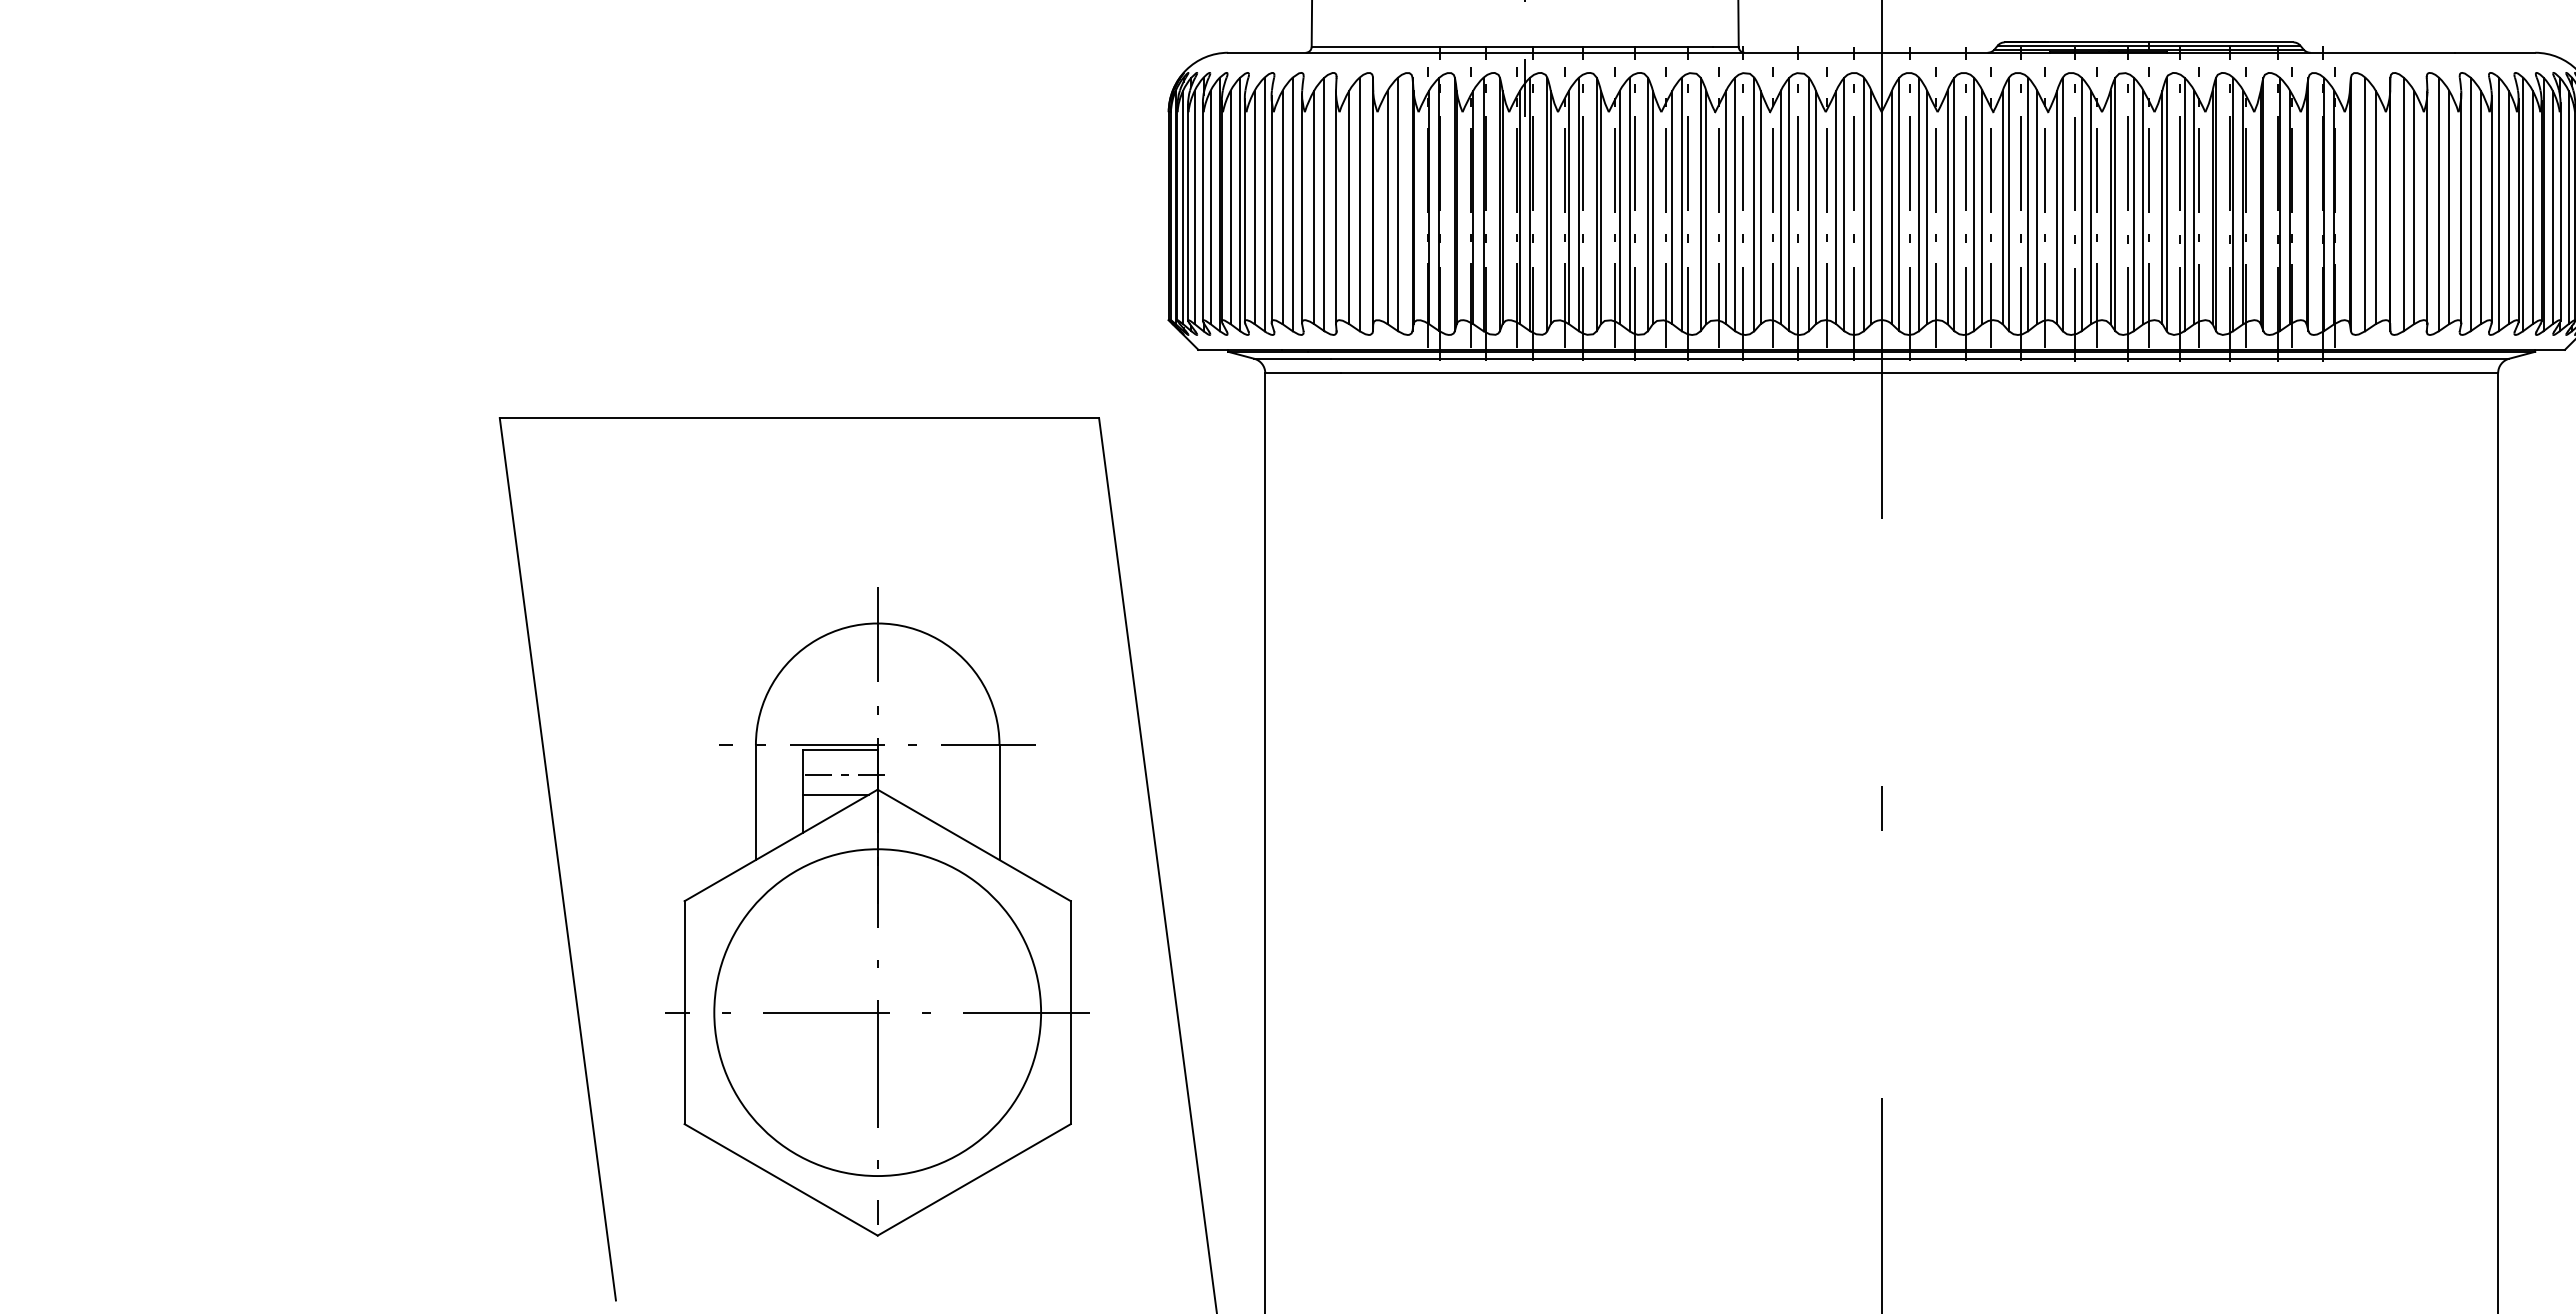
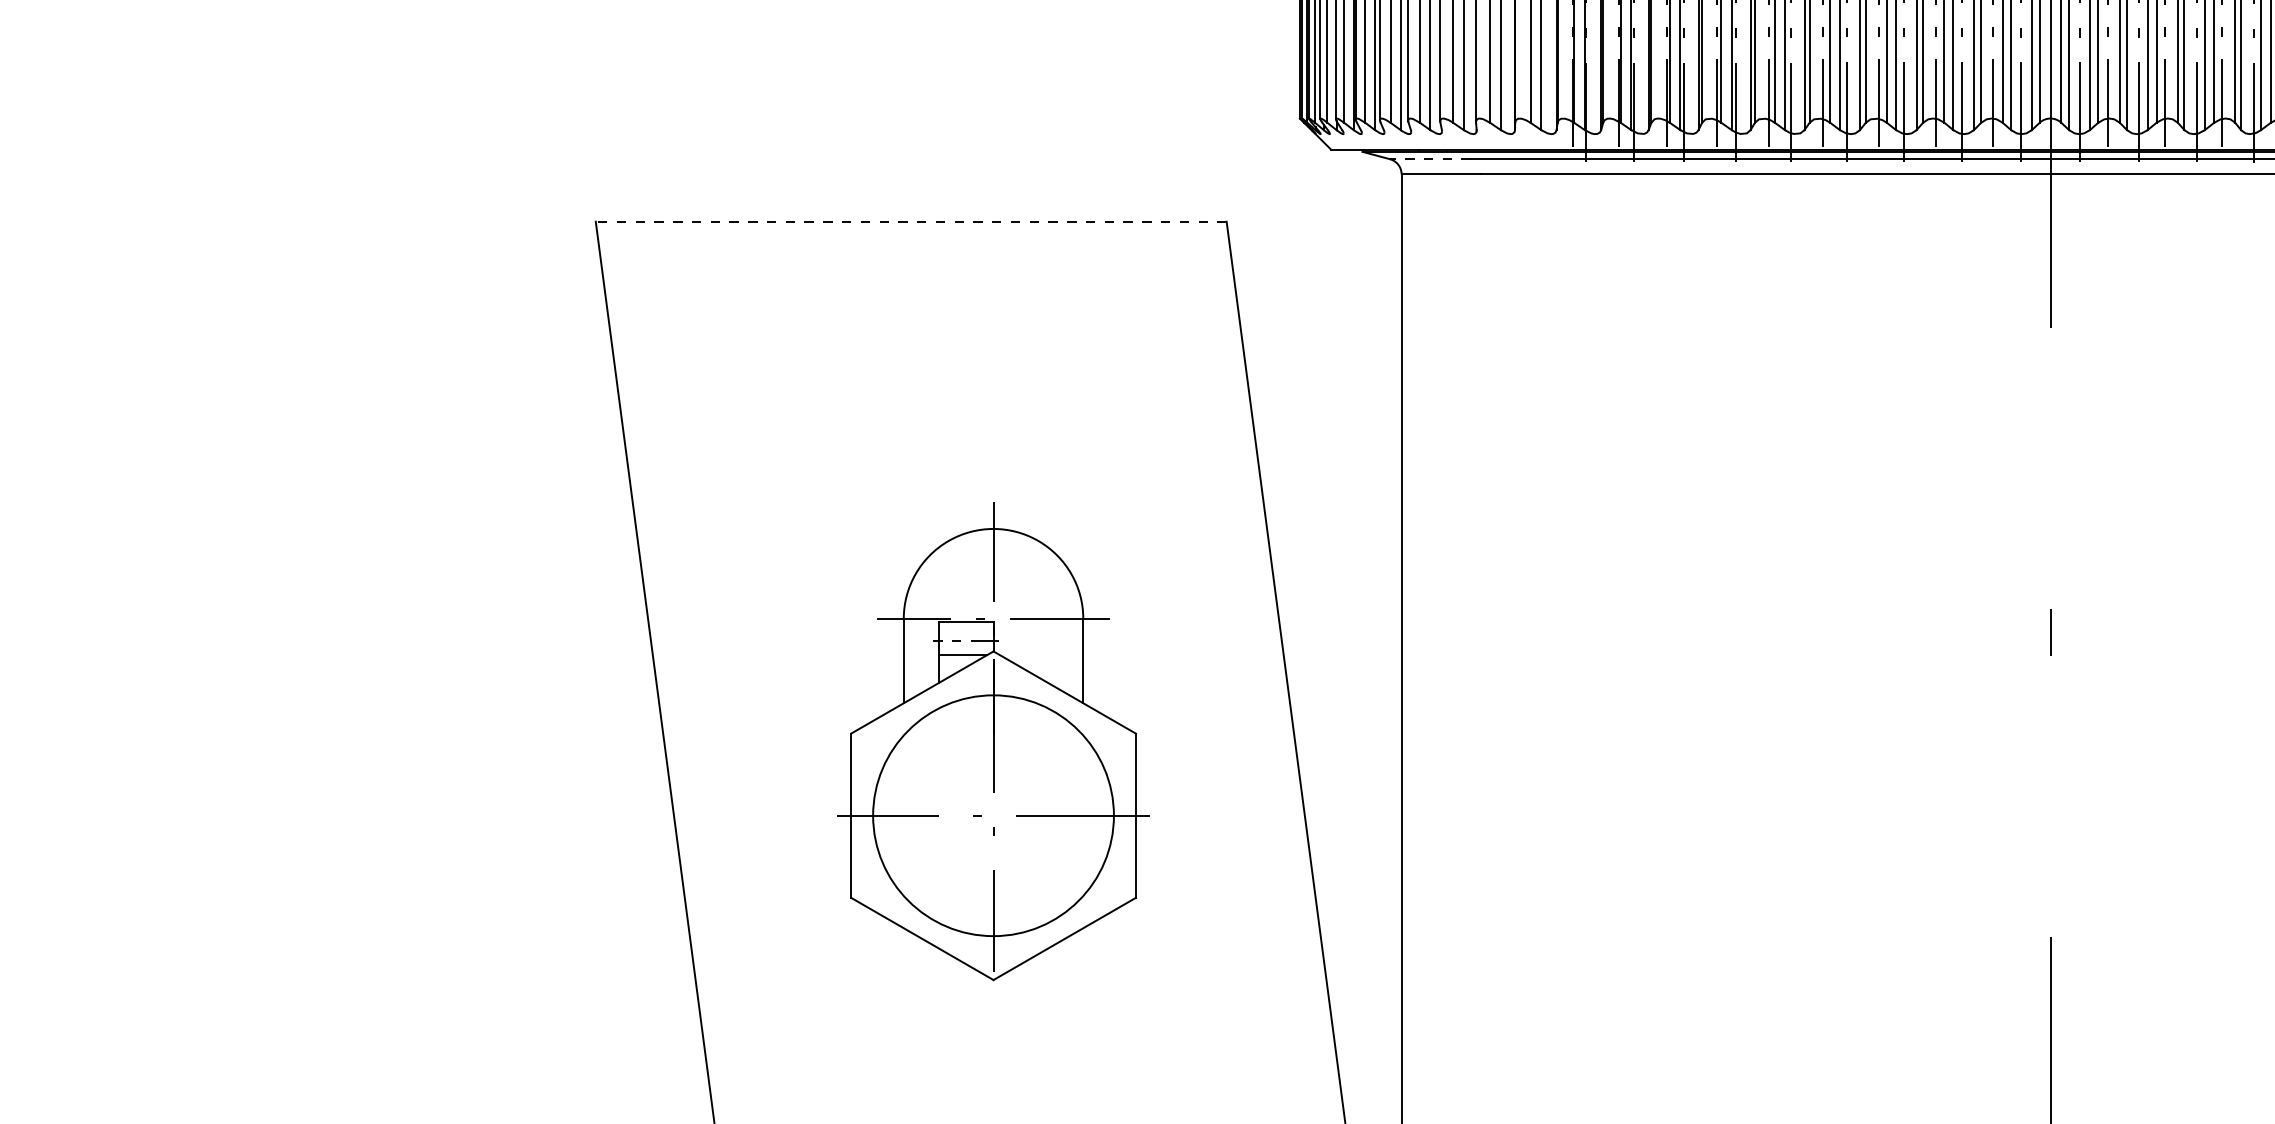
line: (1292, 358) -> (1430, 158), solid -> dashed
line: (799, 418) -> (911, 222), solid -> dashed
part: (877, 911) -> (993, 741), size x0.7

